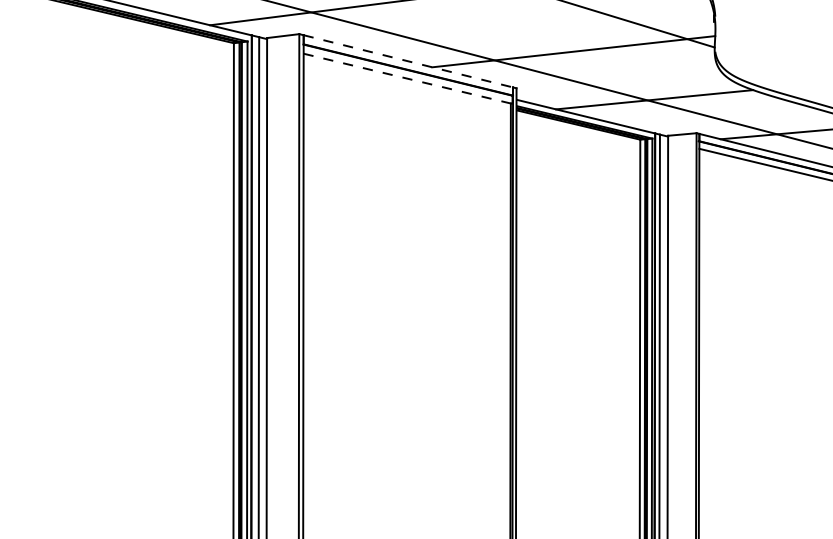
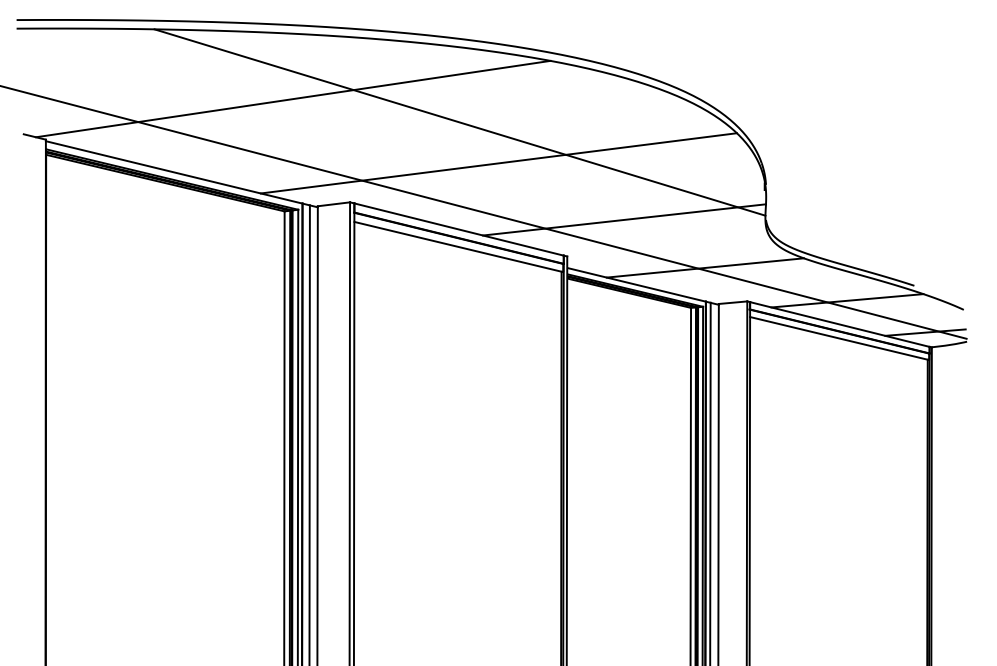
line: (408, 61) -> (459, 229), dashed -> solid
line: (407, 78) -> (458, 246), dashed -> solid

